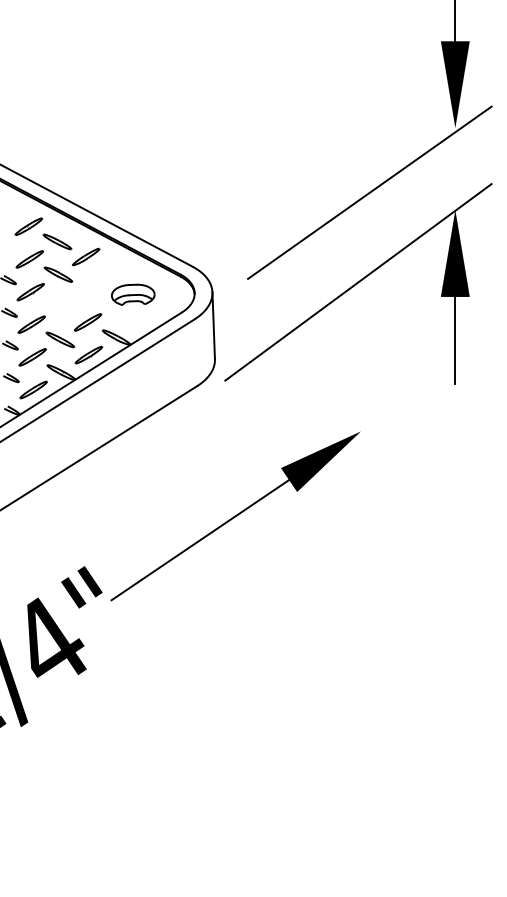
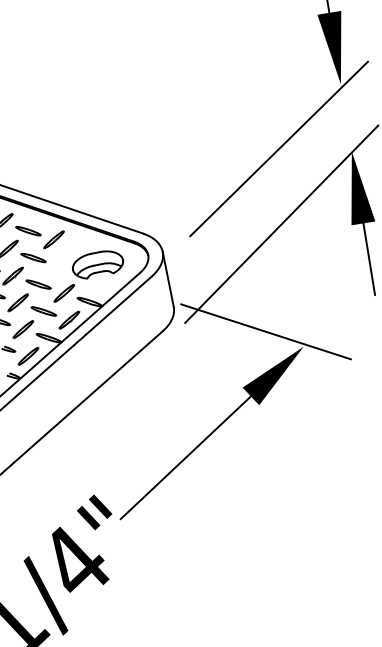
part: (132, 294) -> (97, 264), size x1.43
part: (59, 307) -> (38, 284), added
line: (319, 406) -> (266, 331), added

